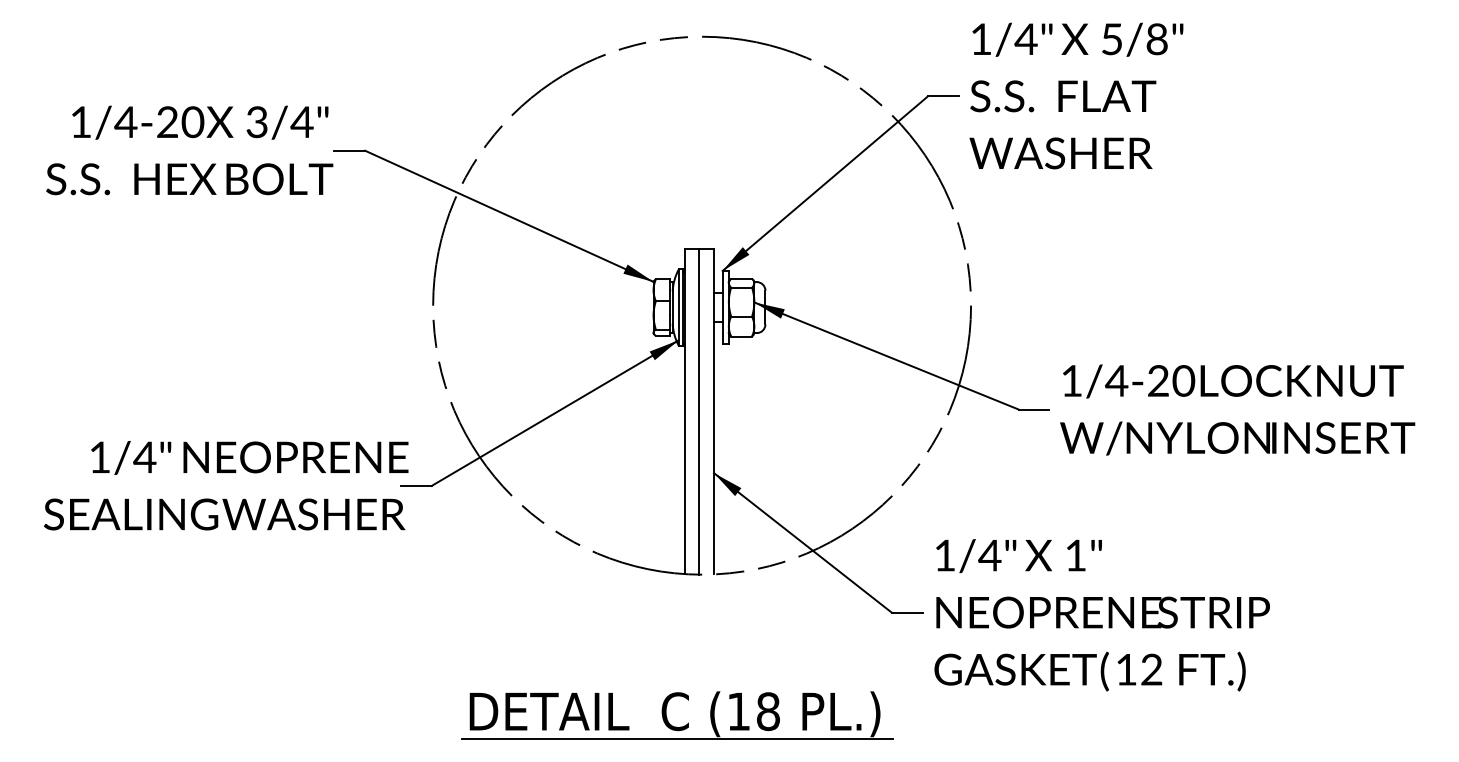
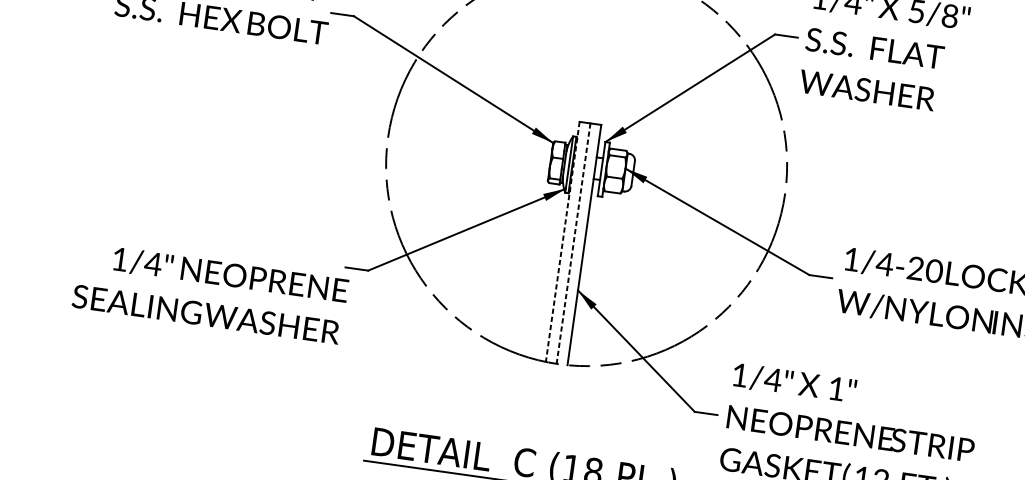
line: (684, 411) -> (562, 241), solid -> dashed
line: (699, 411) -> (573, 243), solid -> dashed
text: (226, 485) -> (210, 293), moved

